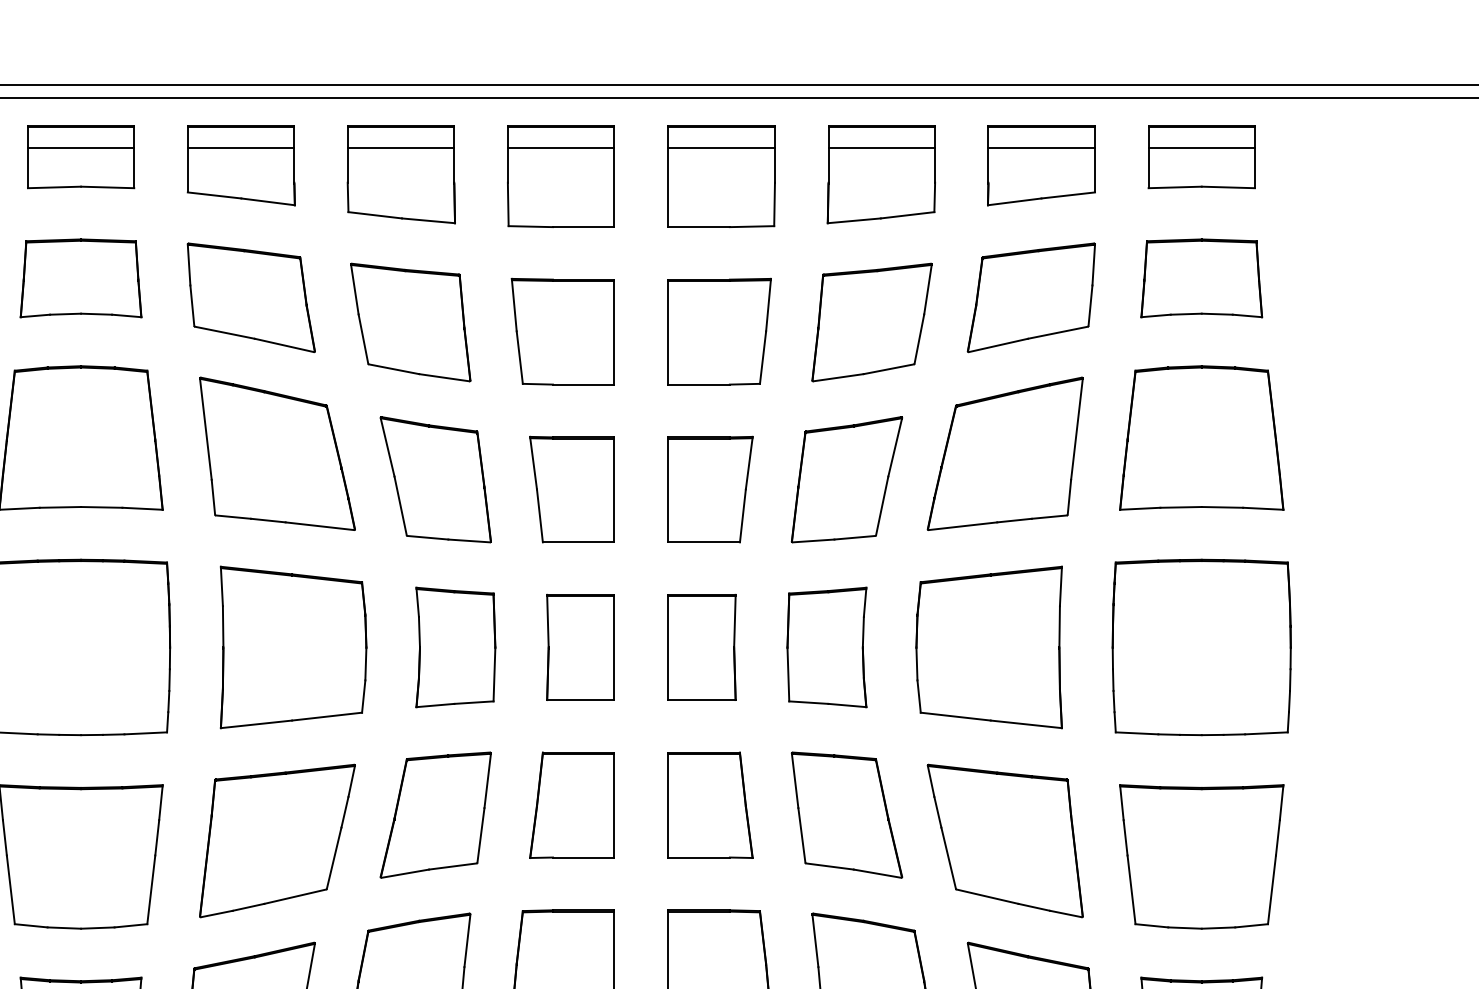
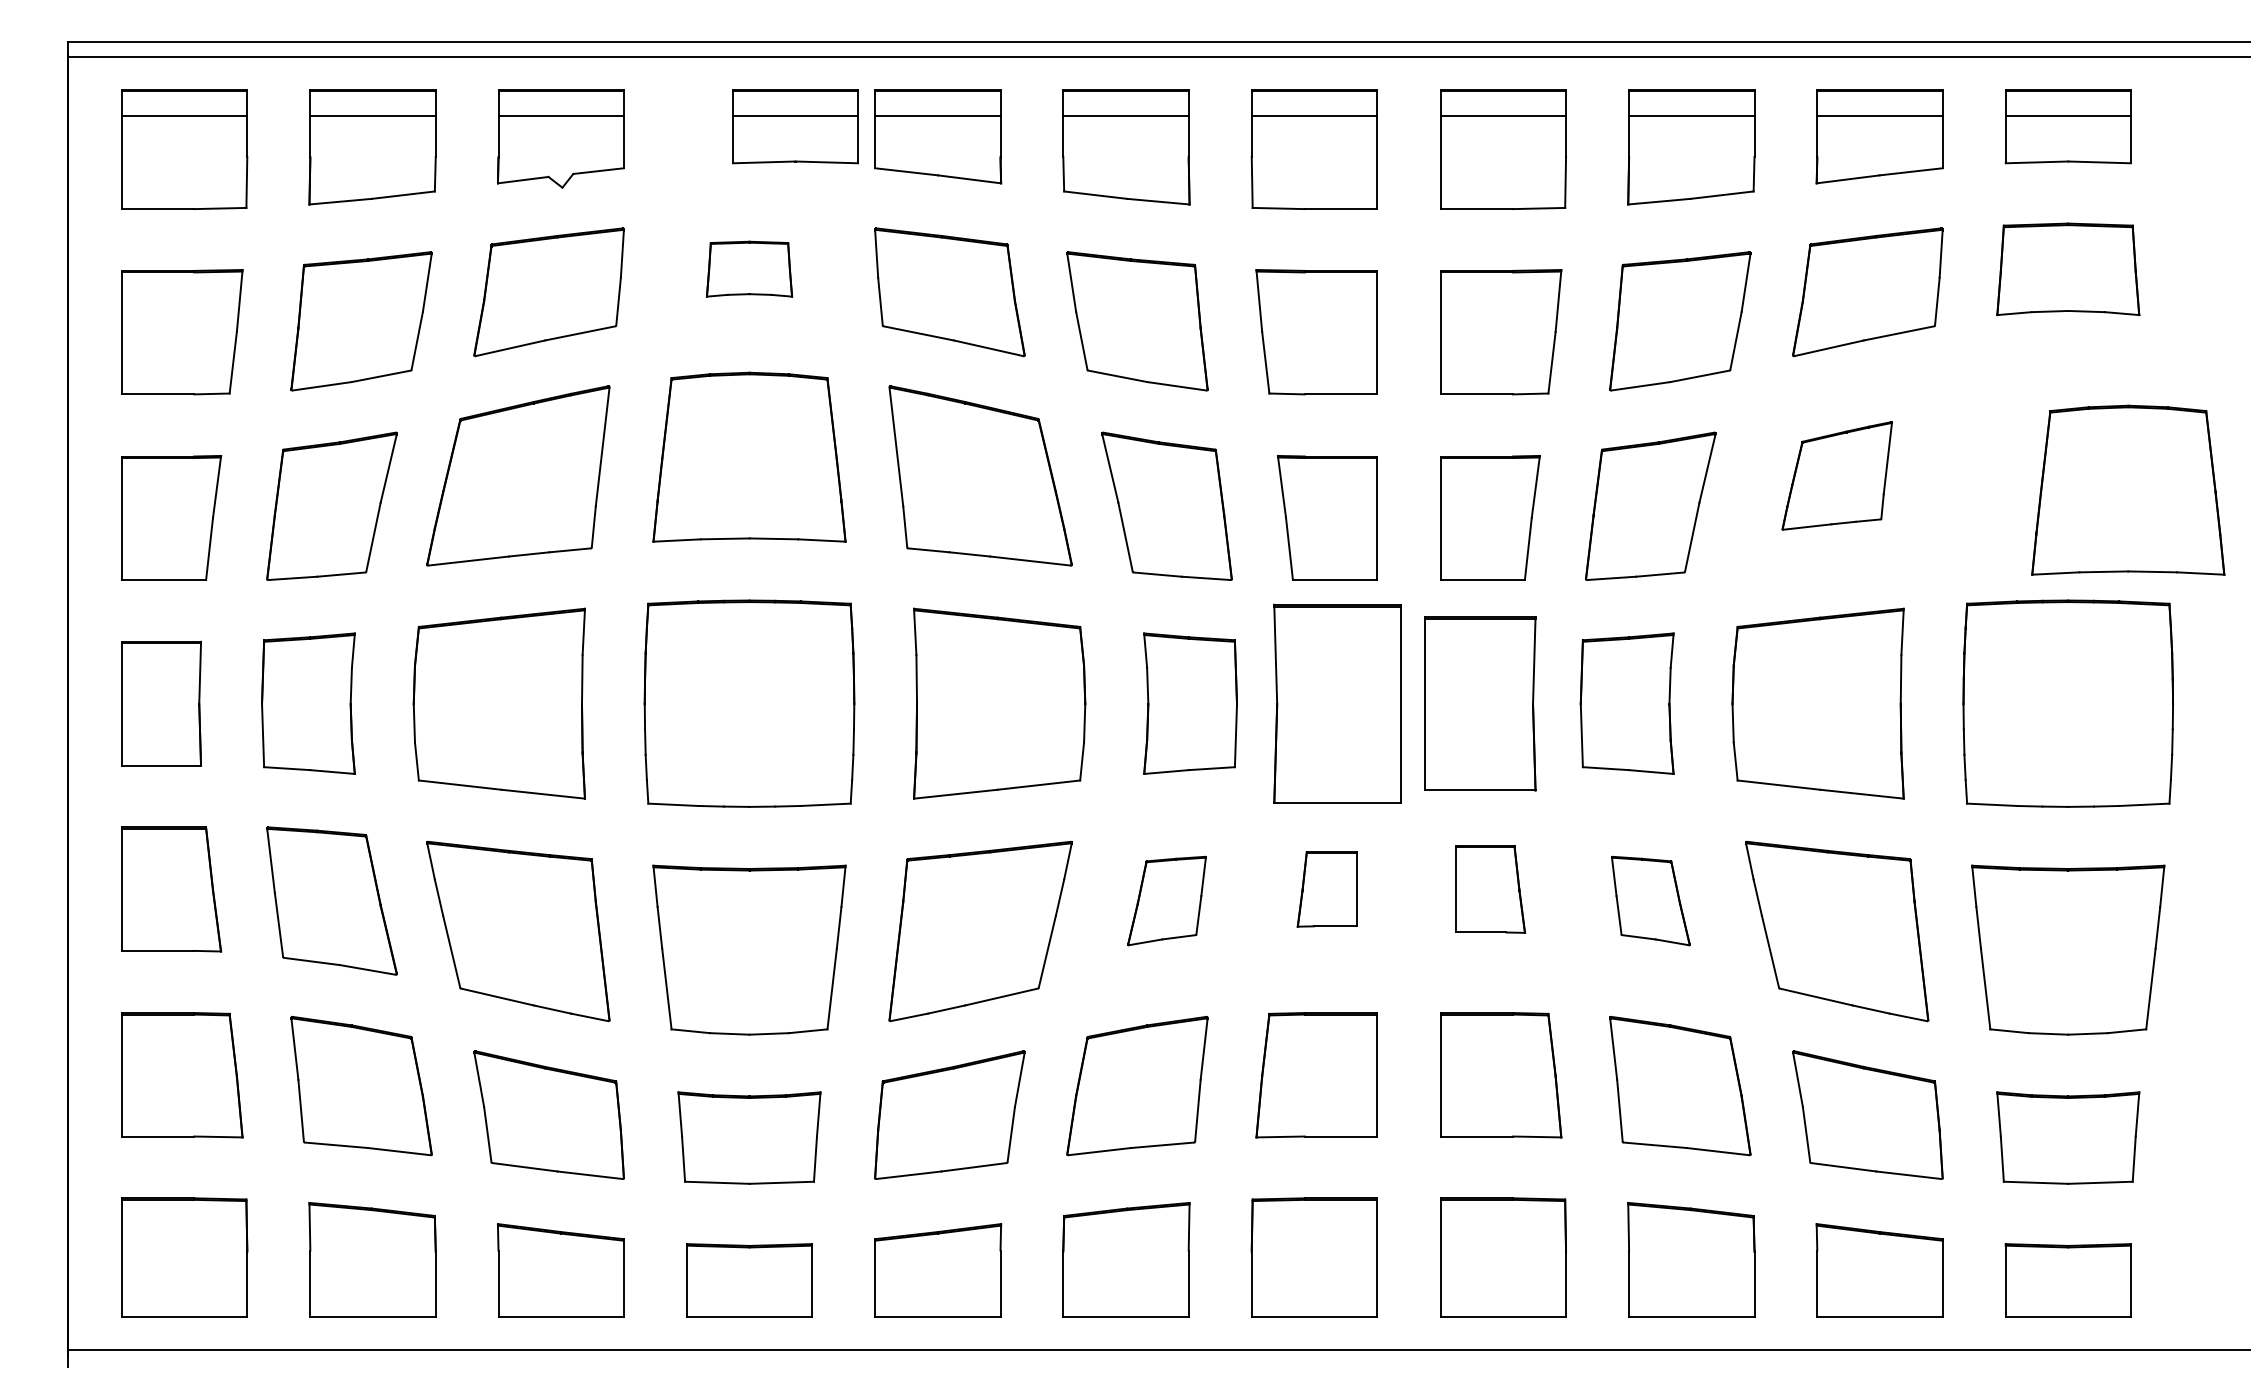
part: (81, 156) -> (795, 126), moved
part: (81, 277) -> (749, 268), size x0.6
part: (1201, 437) -> (2128, 489), moved
part: (1005, 453) -> (1837, 475), size x0.6
part: (580, 647) -> (1337, 703), size x1.6
part: (702, 647) -> (1480, 703), size x1.4
part: (572, 805) -> (1327, 889), size x0.6
part: (710, 805) -> (1490, 889), size x0.7
part: (435, 814) -> (1166, 900), size x0.6
part: (846, 814) -> (1650, 900), size x0.6

